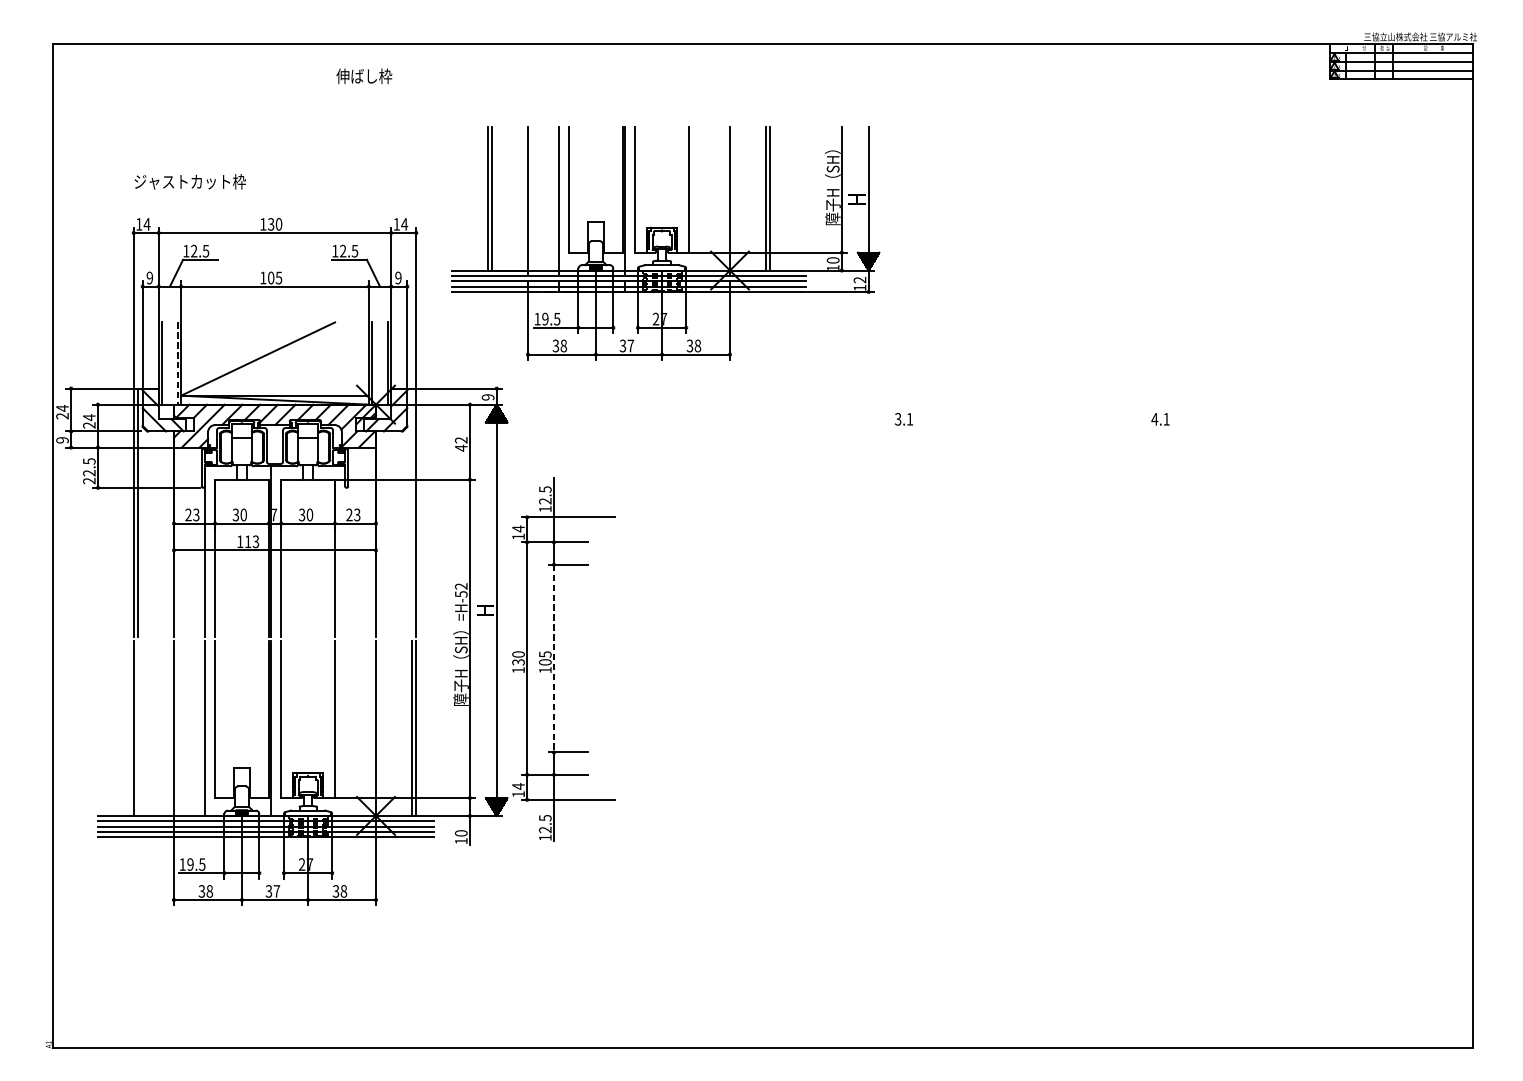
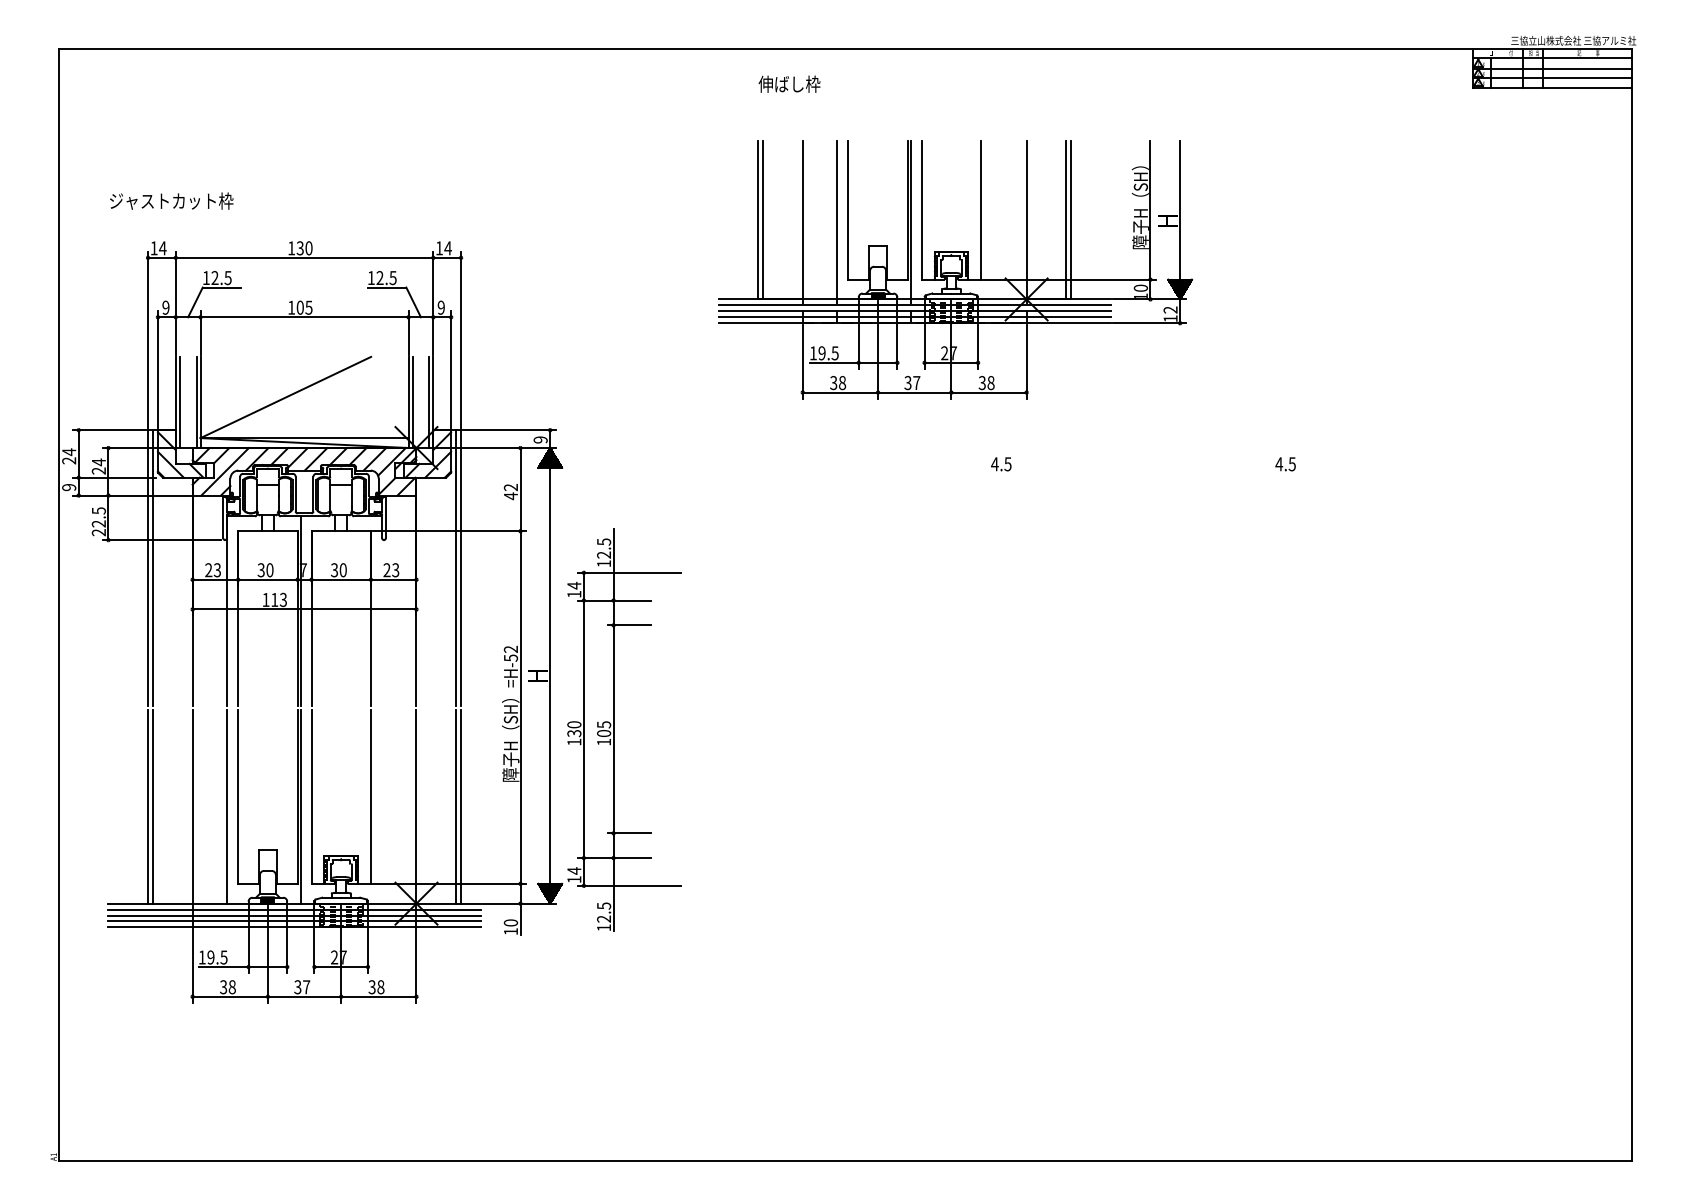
text: (364, 75) -> (789, 83), moved
text: (190, 181) -> (171, 200), moved
part: (665, 243) -> (955, 269), moved
line: (177, 363) -> (196, 402), dashed -> solid
text: (904, 419) -> (1001, 464), 3.1 -> 4.5
text: (1165, 419) -> (1291, 464), 4.1 -> 4.5
line: (412, 512) -> (456, 567), added
line: (553, 658) -> (613, 729), dashed -> solid
line: (138, 728) -> (153, 806), added

